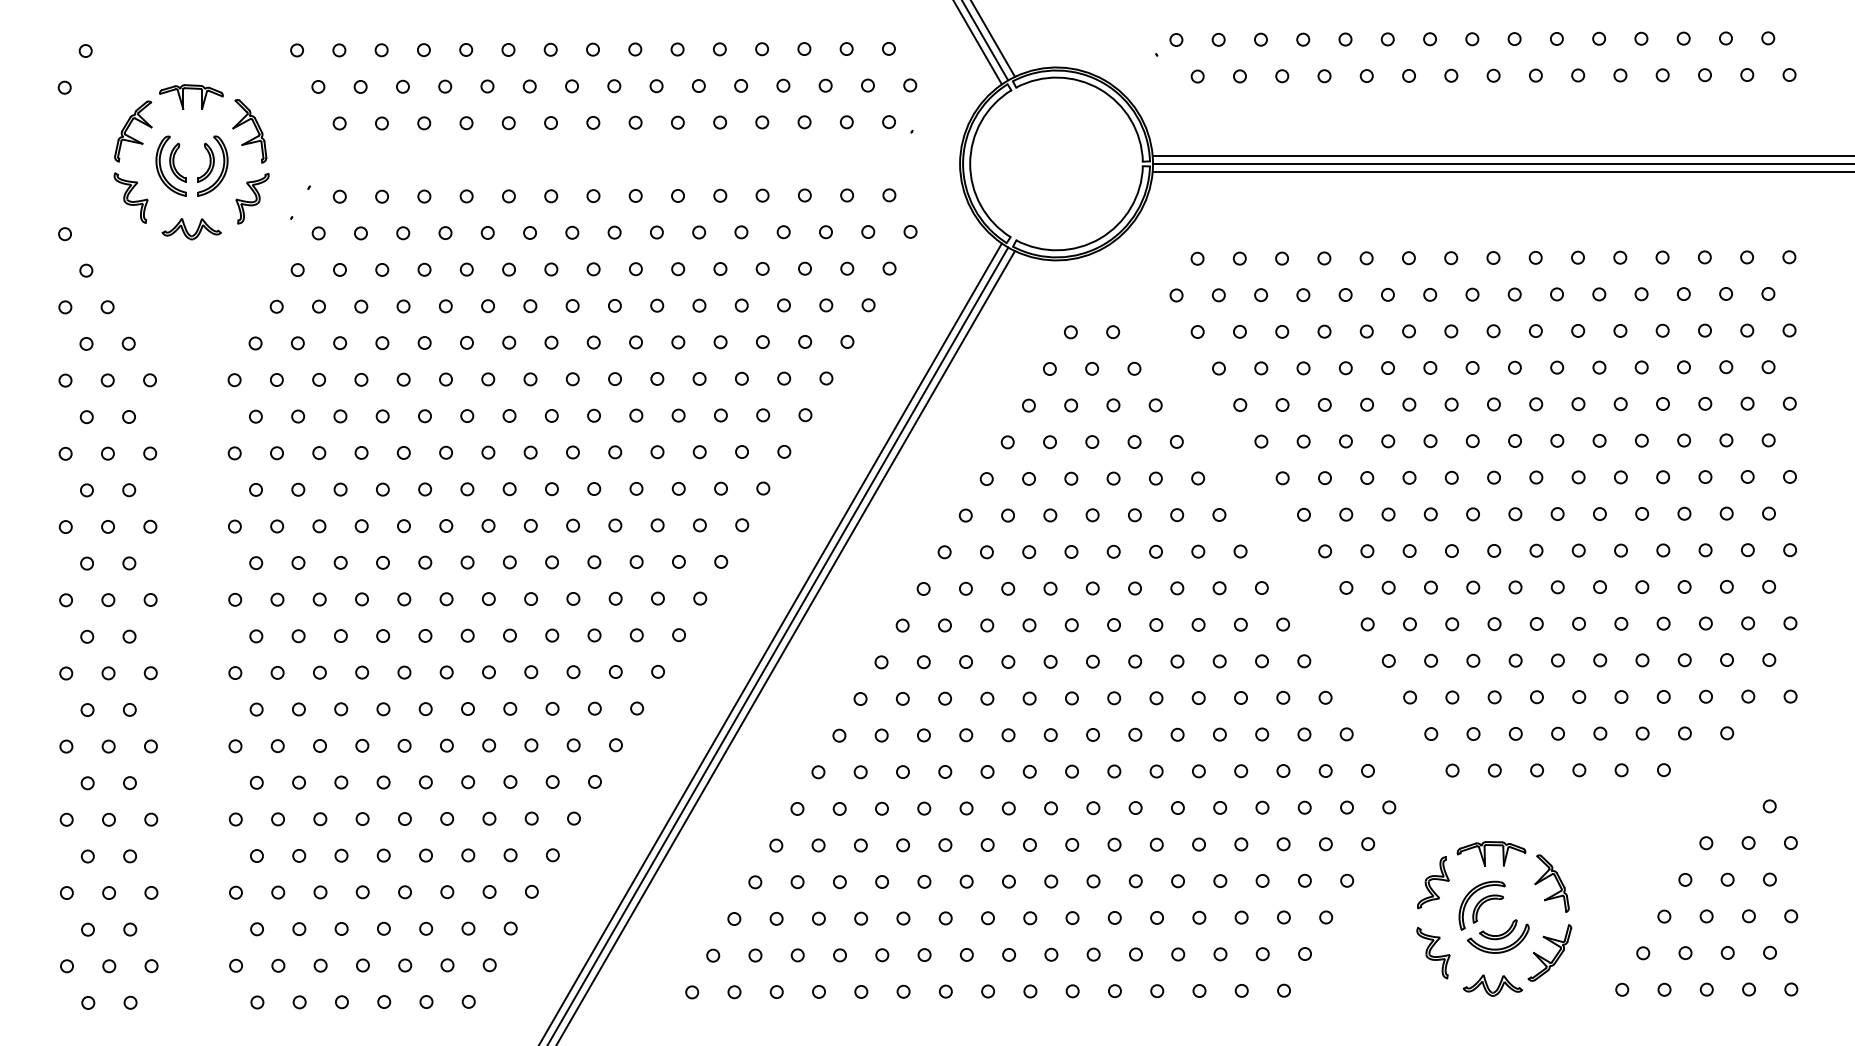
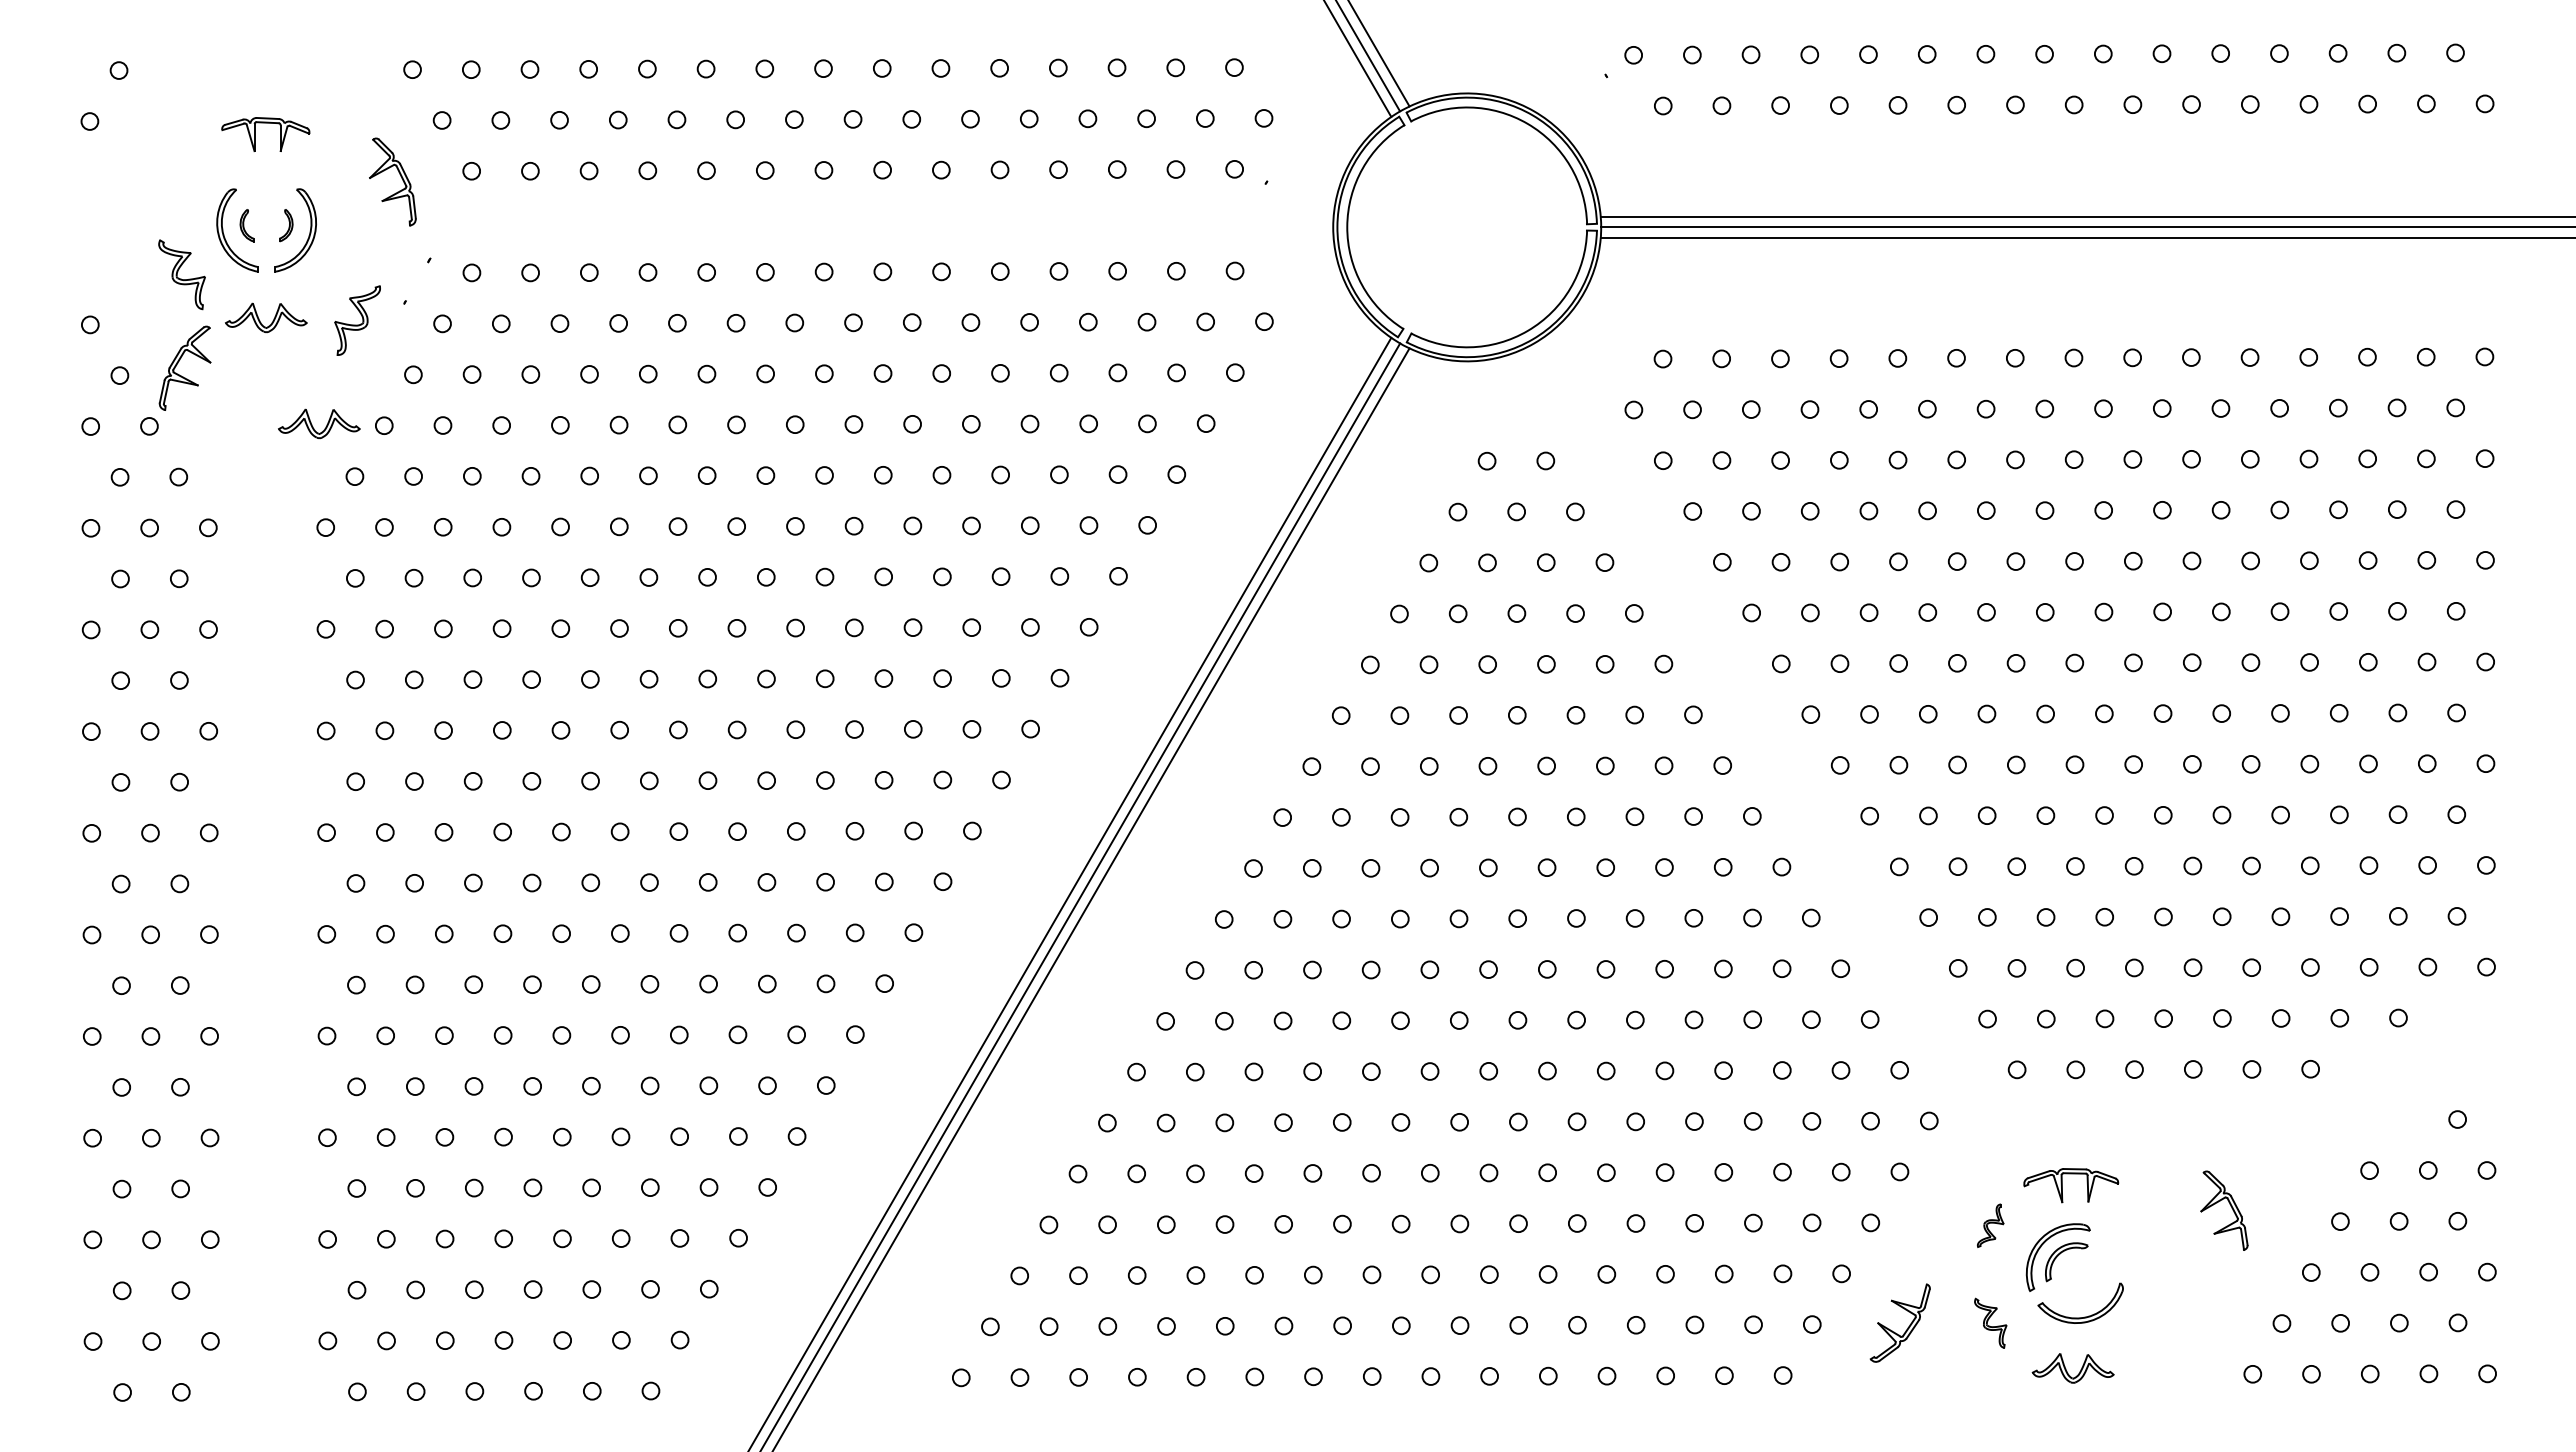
part: (255, 127) -> (400, 176), moved
part: (128, 128) -> (178, 363), moved
part: (177, 162) -> (246, 225), size x0.6
part: (205, 162) -> (285, 225), size x0.6
part: (252, 198) -> (357, 320), moved
part: (225, 307) -> (313, 426), added
part: (1556, 880) -> (2230, 1206), moved
part: (1433, 882) -> (1990, 1225), size x0.6
part: (1500, 934) -> (2083, 1297), removed
part: (1433, 953) -> (1990, 1323), size x0.7
part: (1555, 956) -> (1907, 1327), moved

